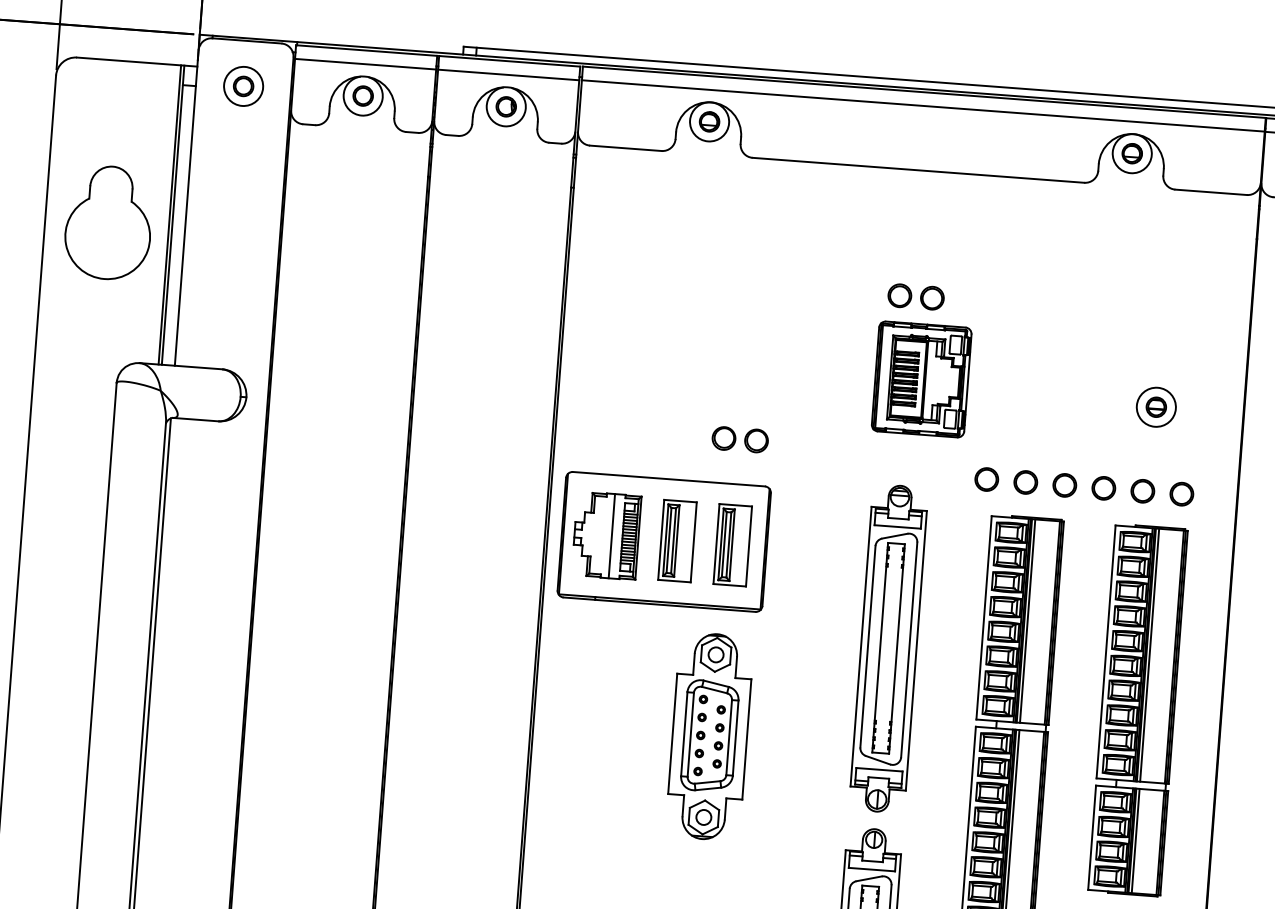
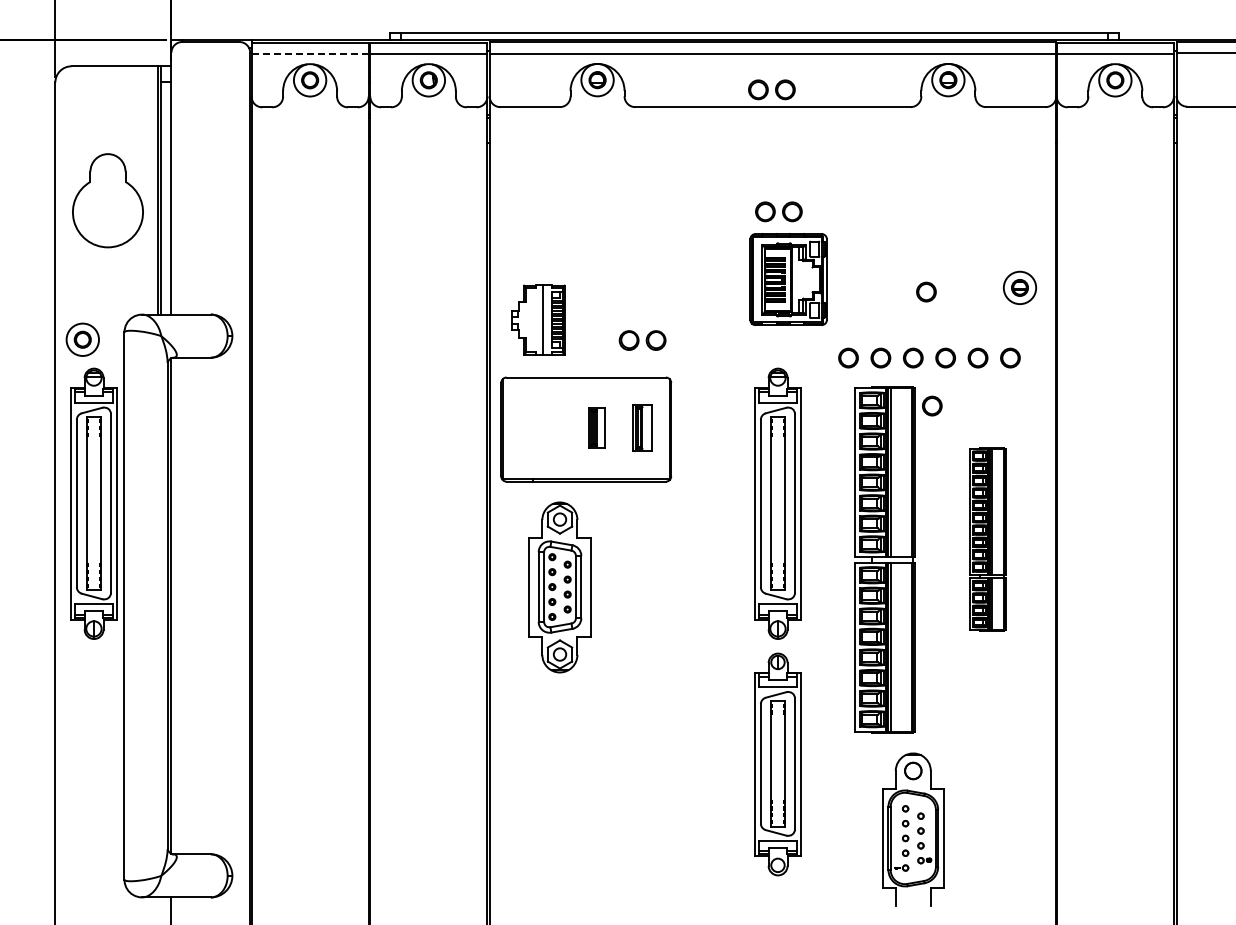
line: (366, 63) -> (310, 53), solid -> dashed
part: (243, 86) -> (82, 339), moved
part: (918, 148) -> (771, 89), added
part: (1086, 406) -> (926, 291), added
part: (1155, 406) -> (1019, 287), moved
part: (606, 535) -> (538, 319), moved
part: (678, 540) -> (597, 427), size x0.6
part: (732, 544) -> (642, 427), size x0.7
part: (1083, 544) -> (932, 405), added
part: (63, 586) -> (93, 503), added
part: (1137, 710) -> (987, 539), size x0.6
part: (709, 736) -> (559, 587), moved

